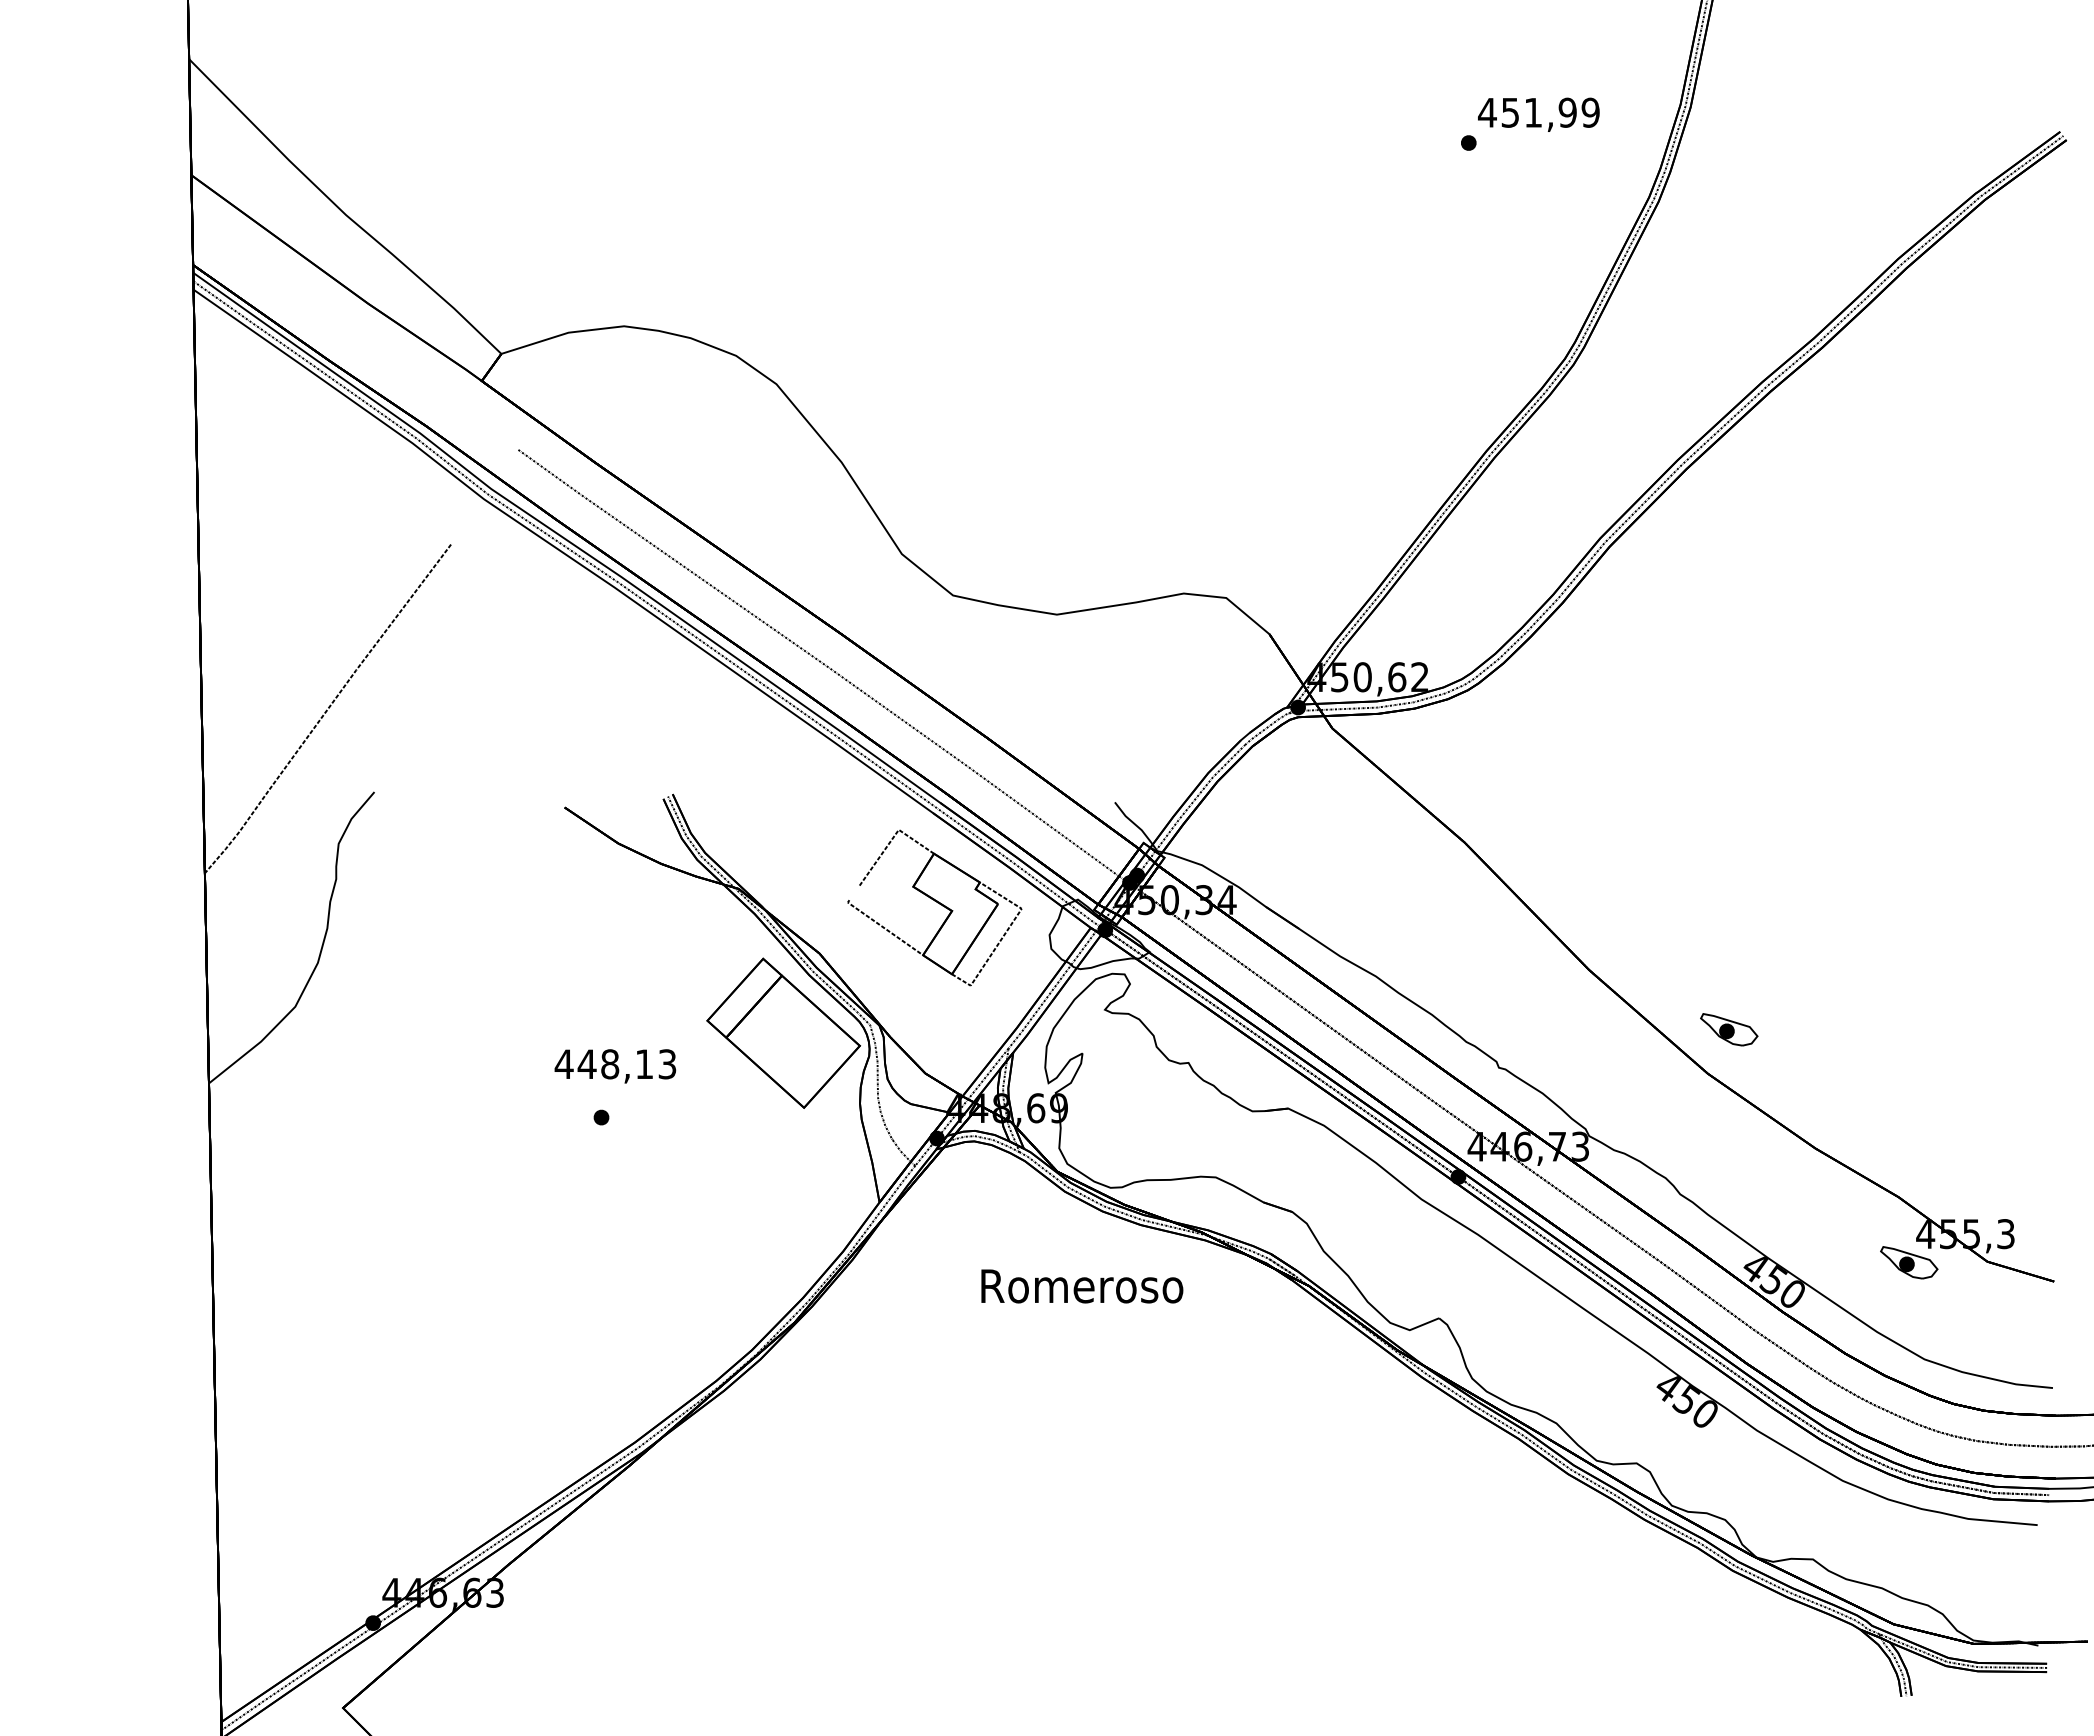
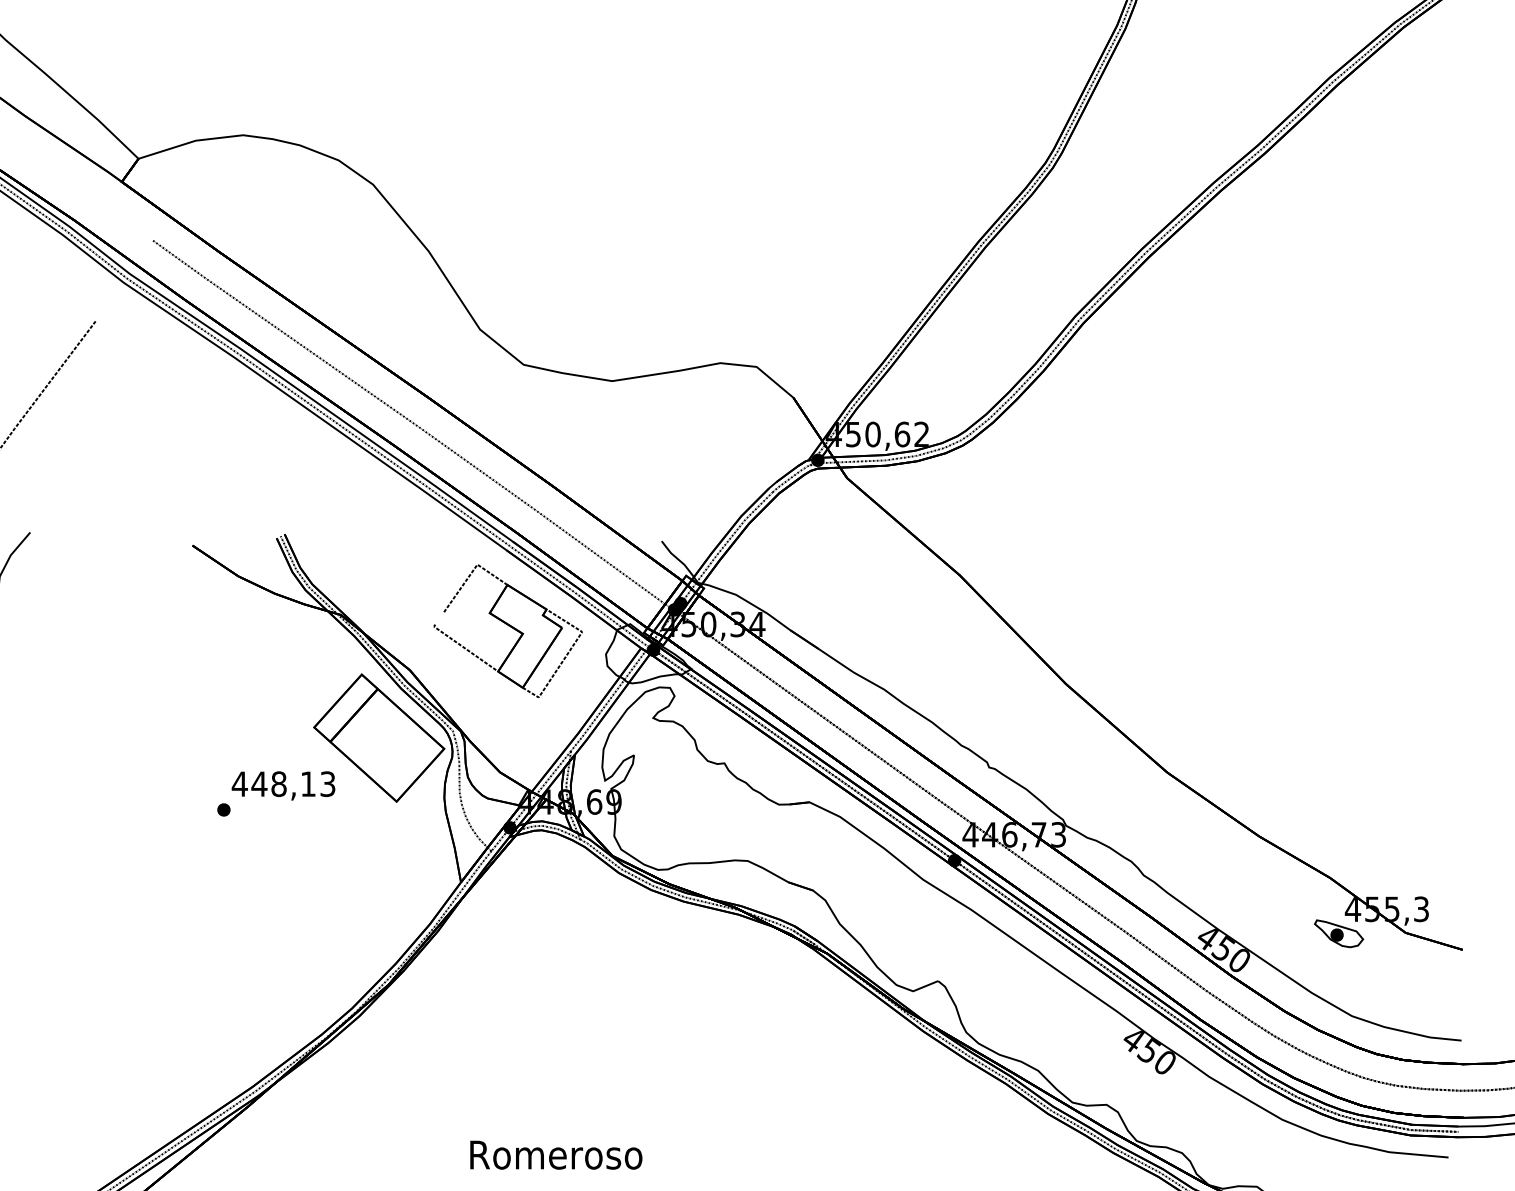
part: (1729, 1029) -> (1185, 734), removed
text: (615, 1066) -> (283, 786), moved
text: (1082, 1286) -> (556, 1155), moved

